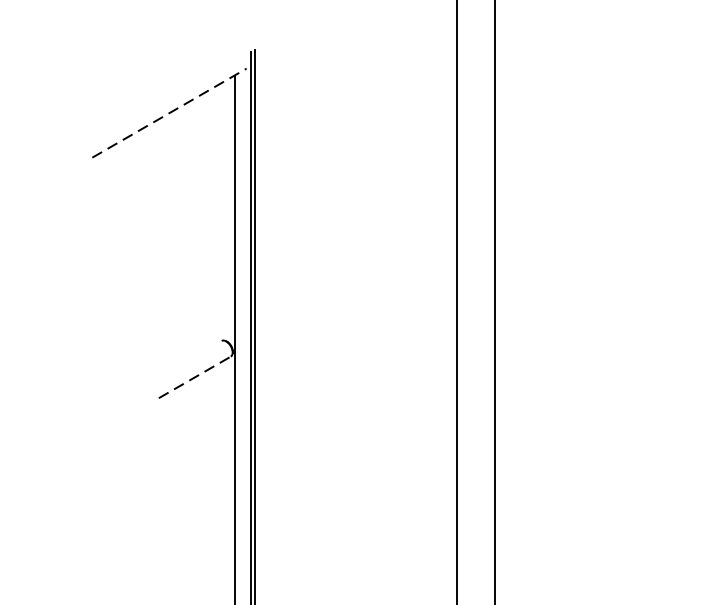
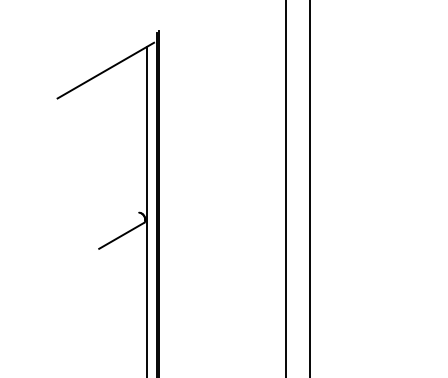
line: (168, 112) -> (105, 70), dashed -> solid
line: (194, 376) -> (121, 235), dashed -> solid

